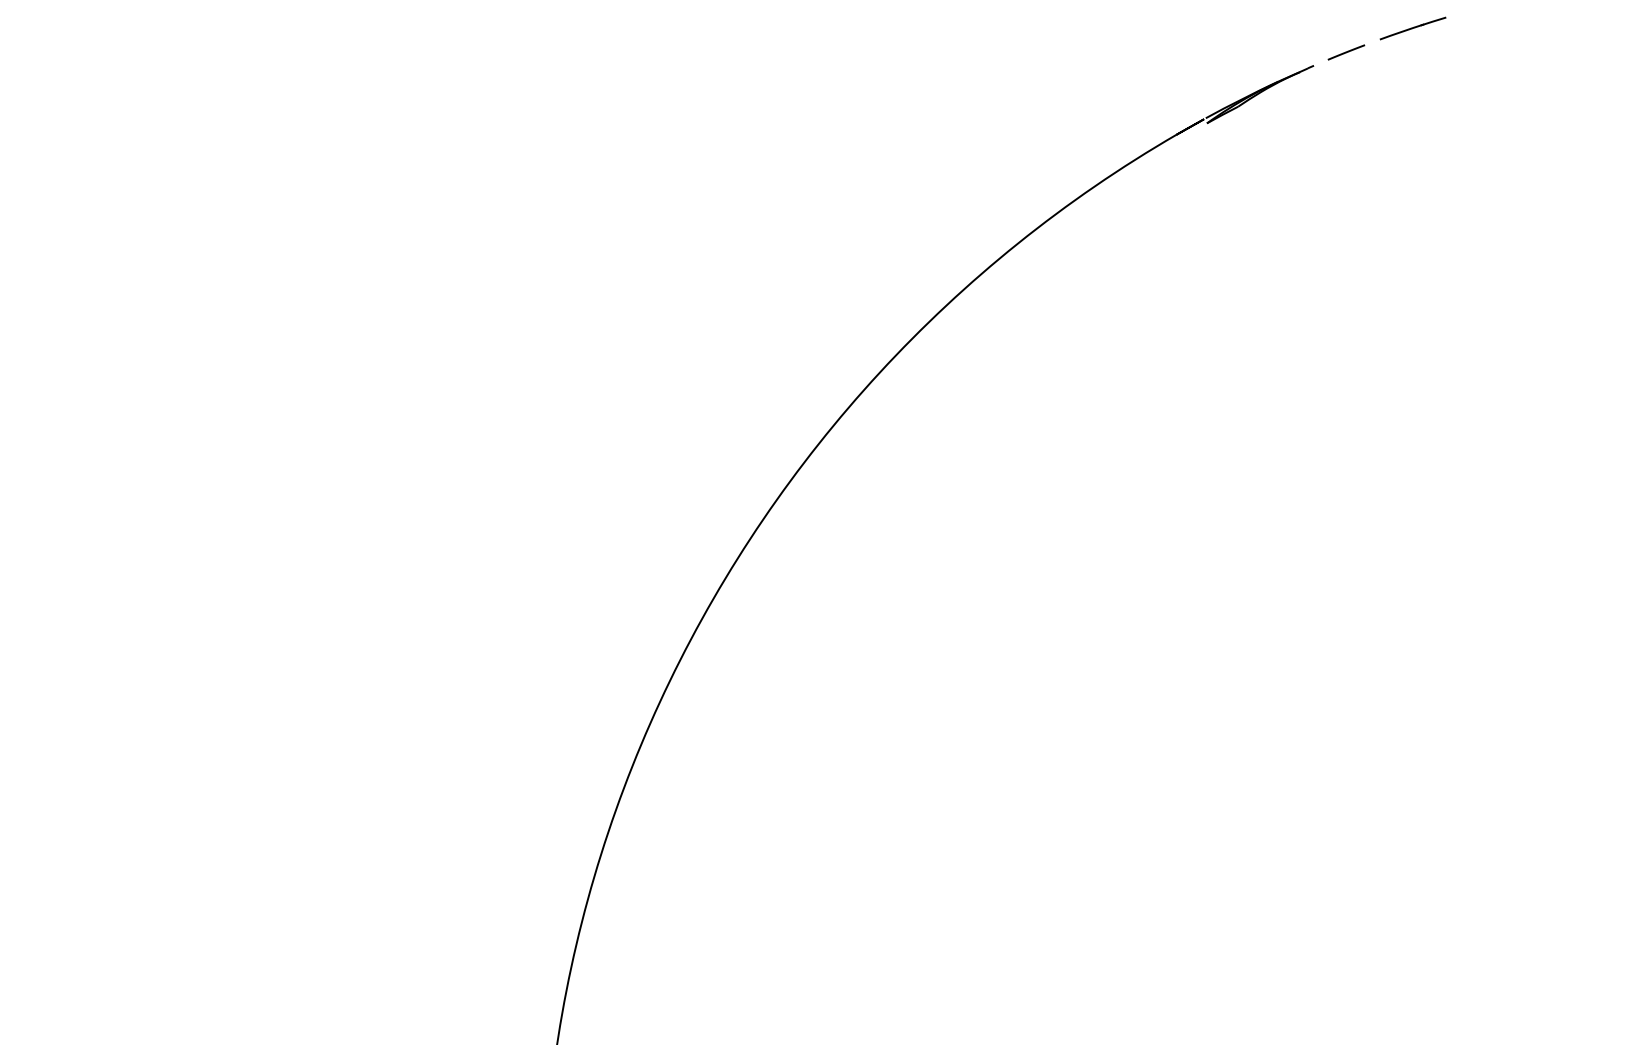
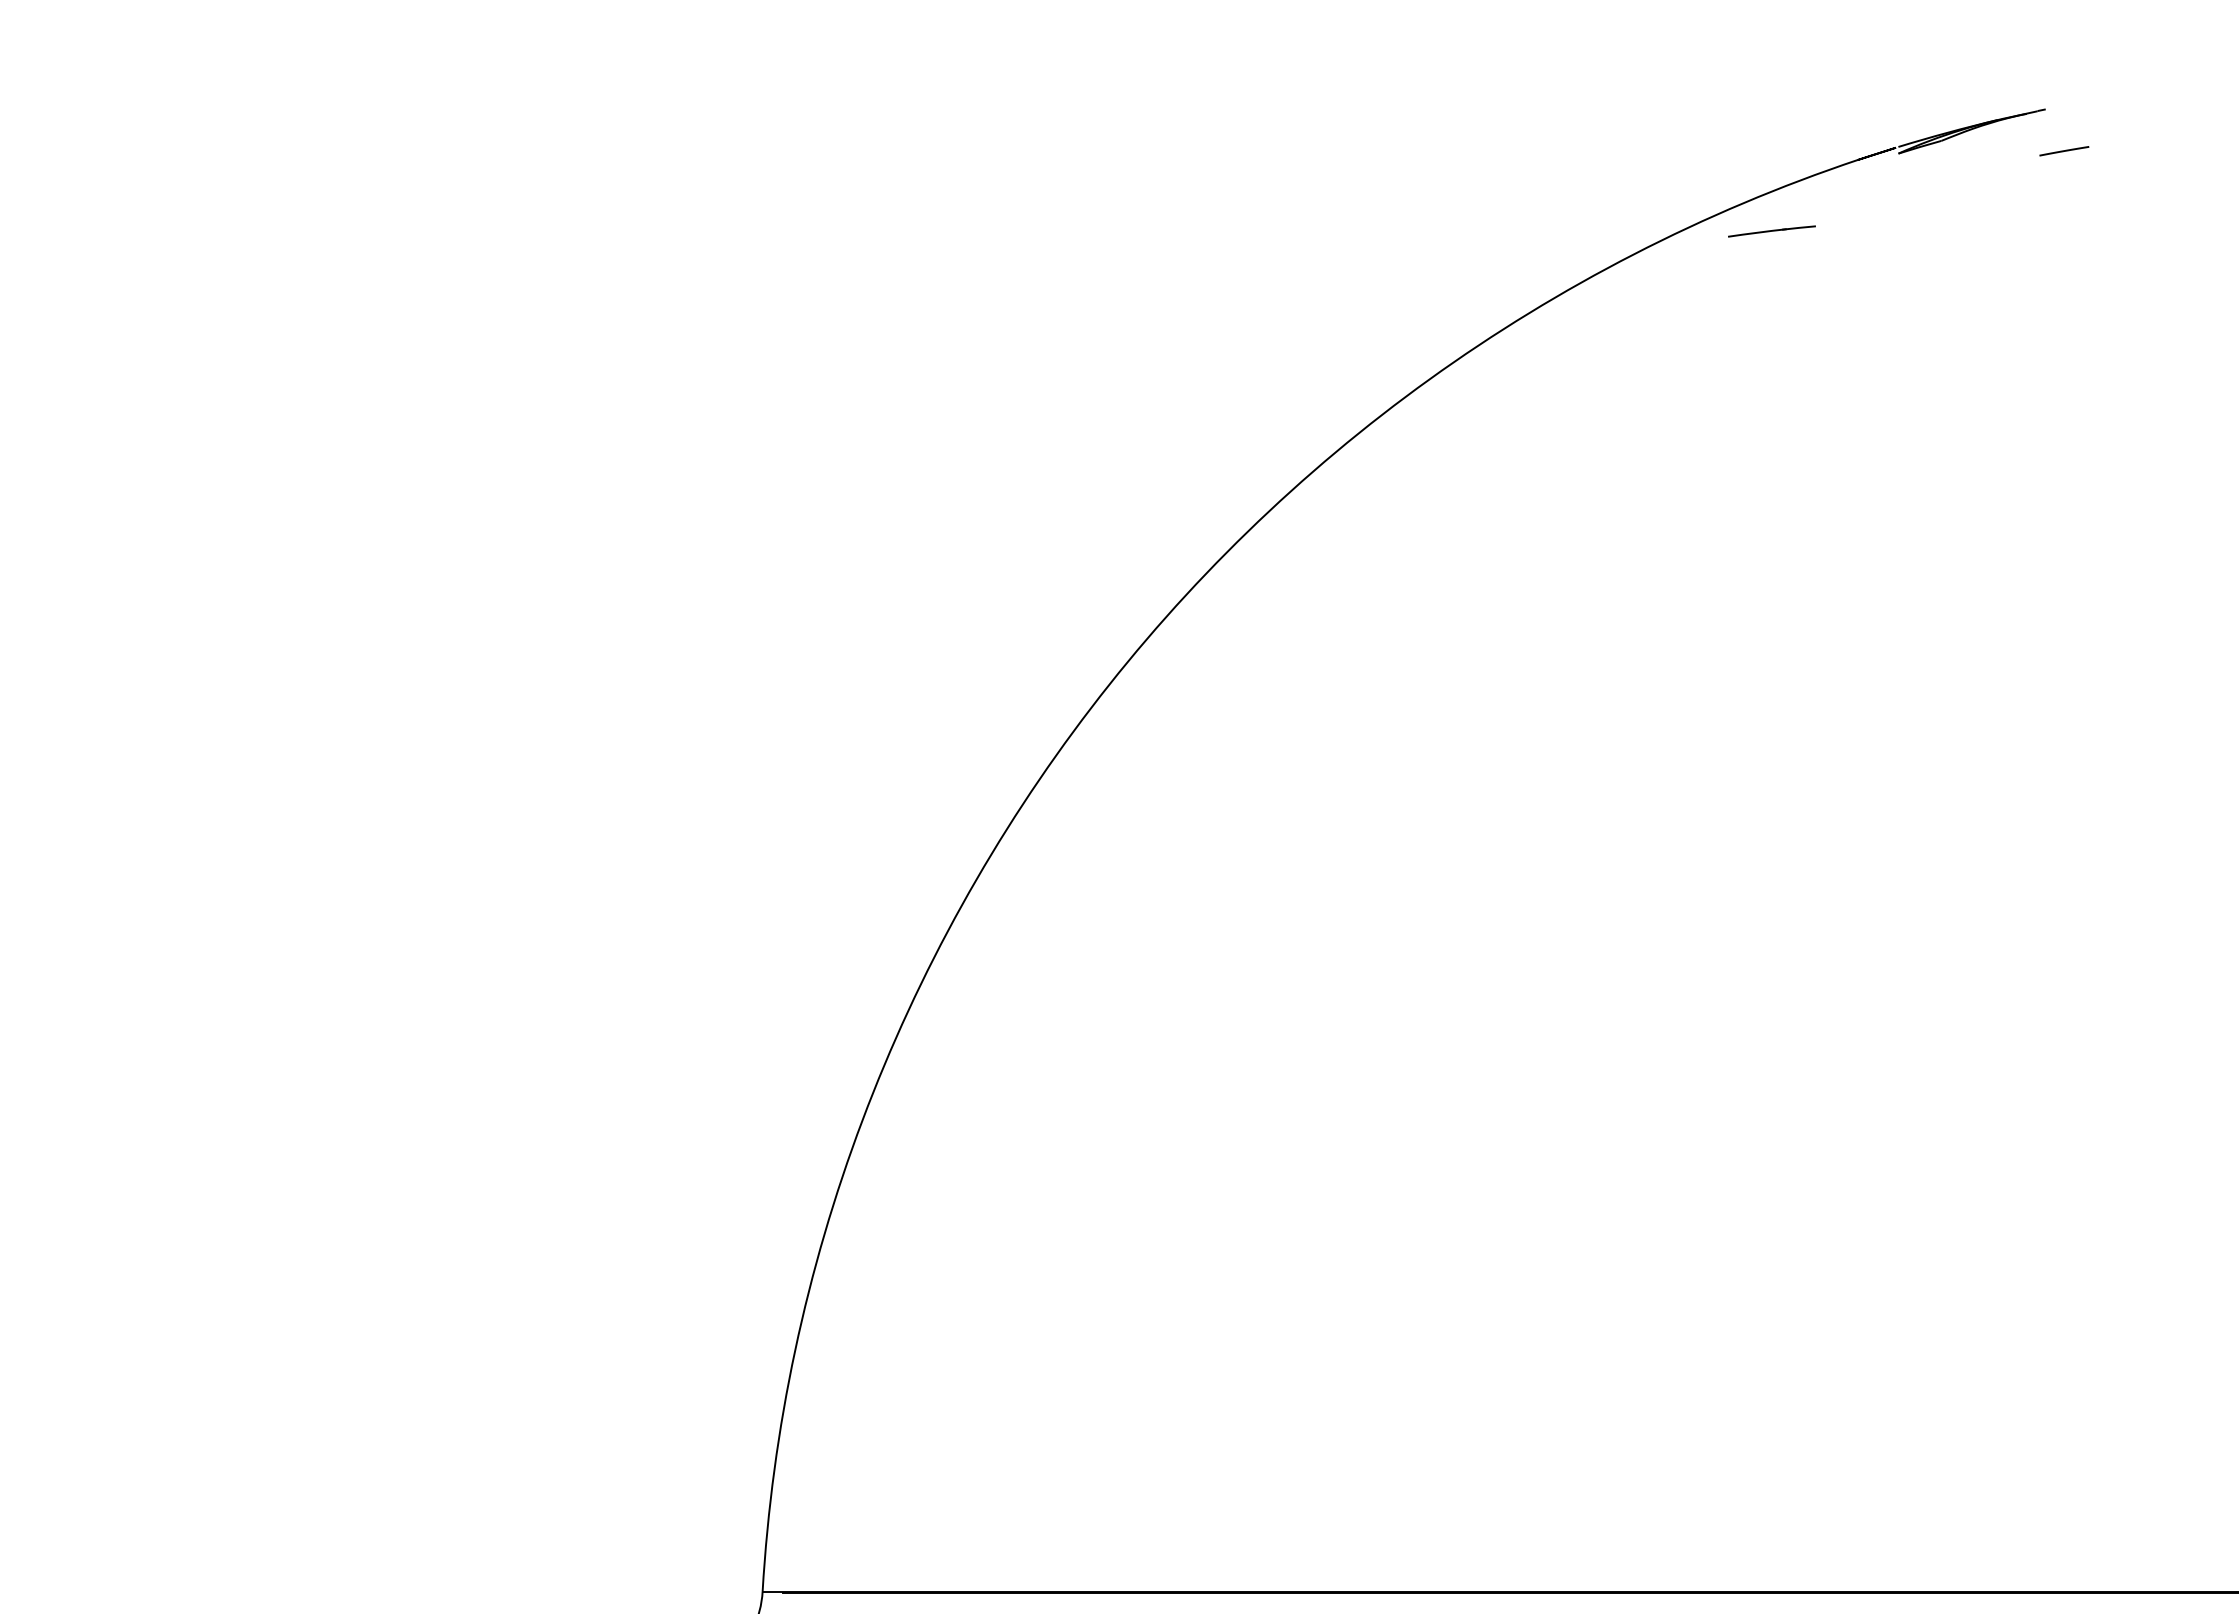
line: (1412, 28) -> (1771, 231), moved
line: (1346, 52) -> (2064, 151), moved

